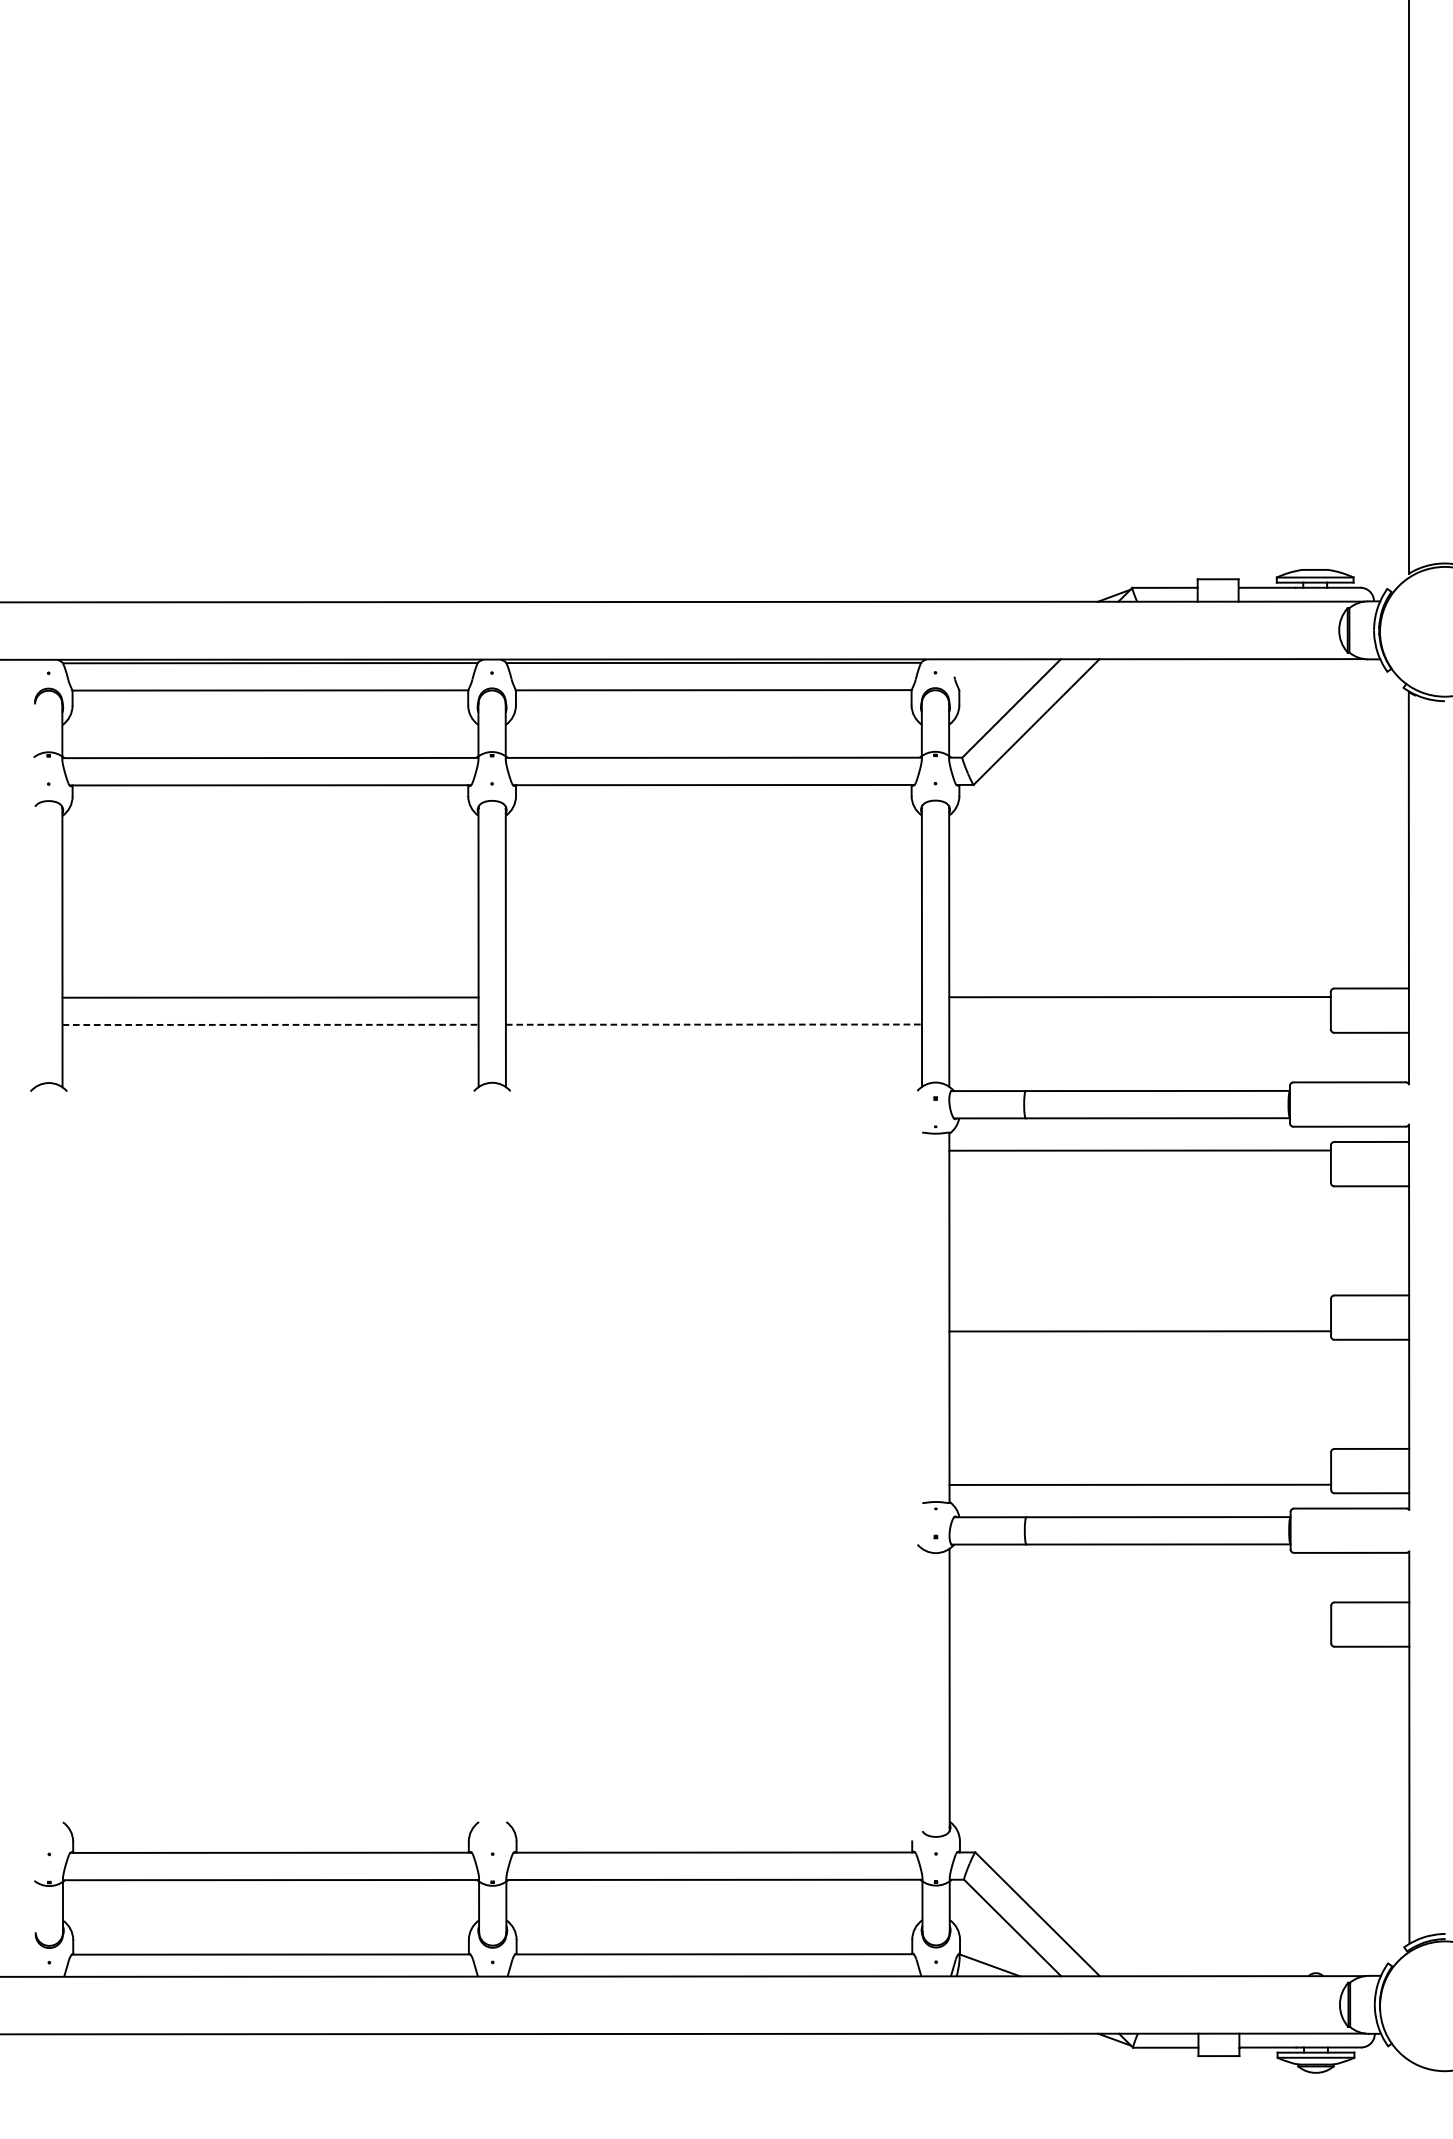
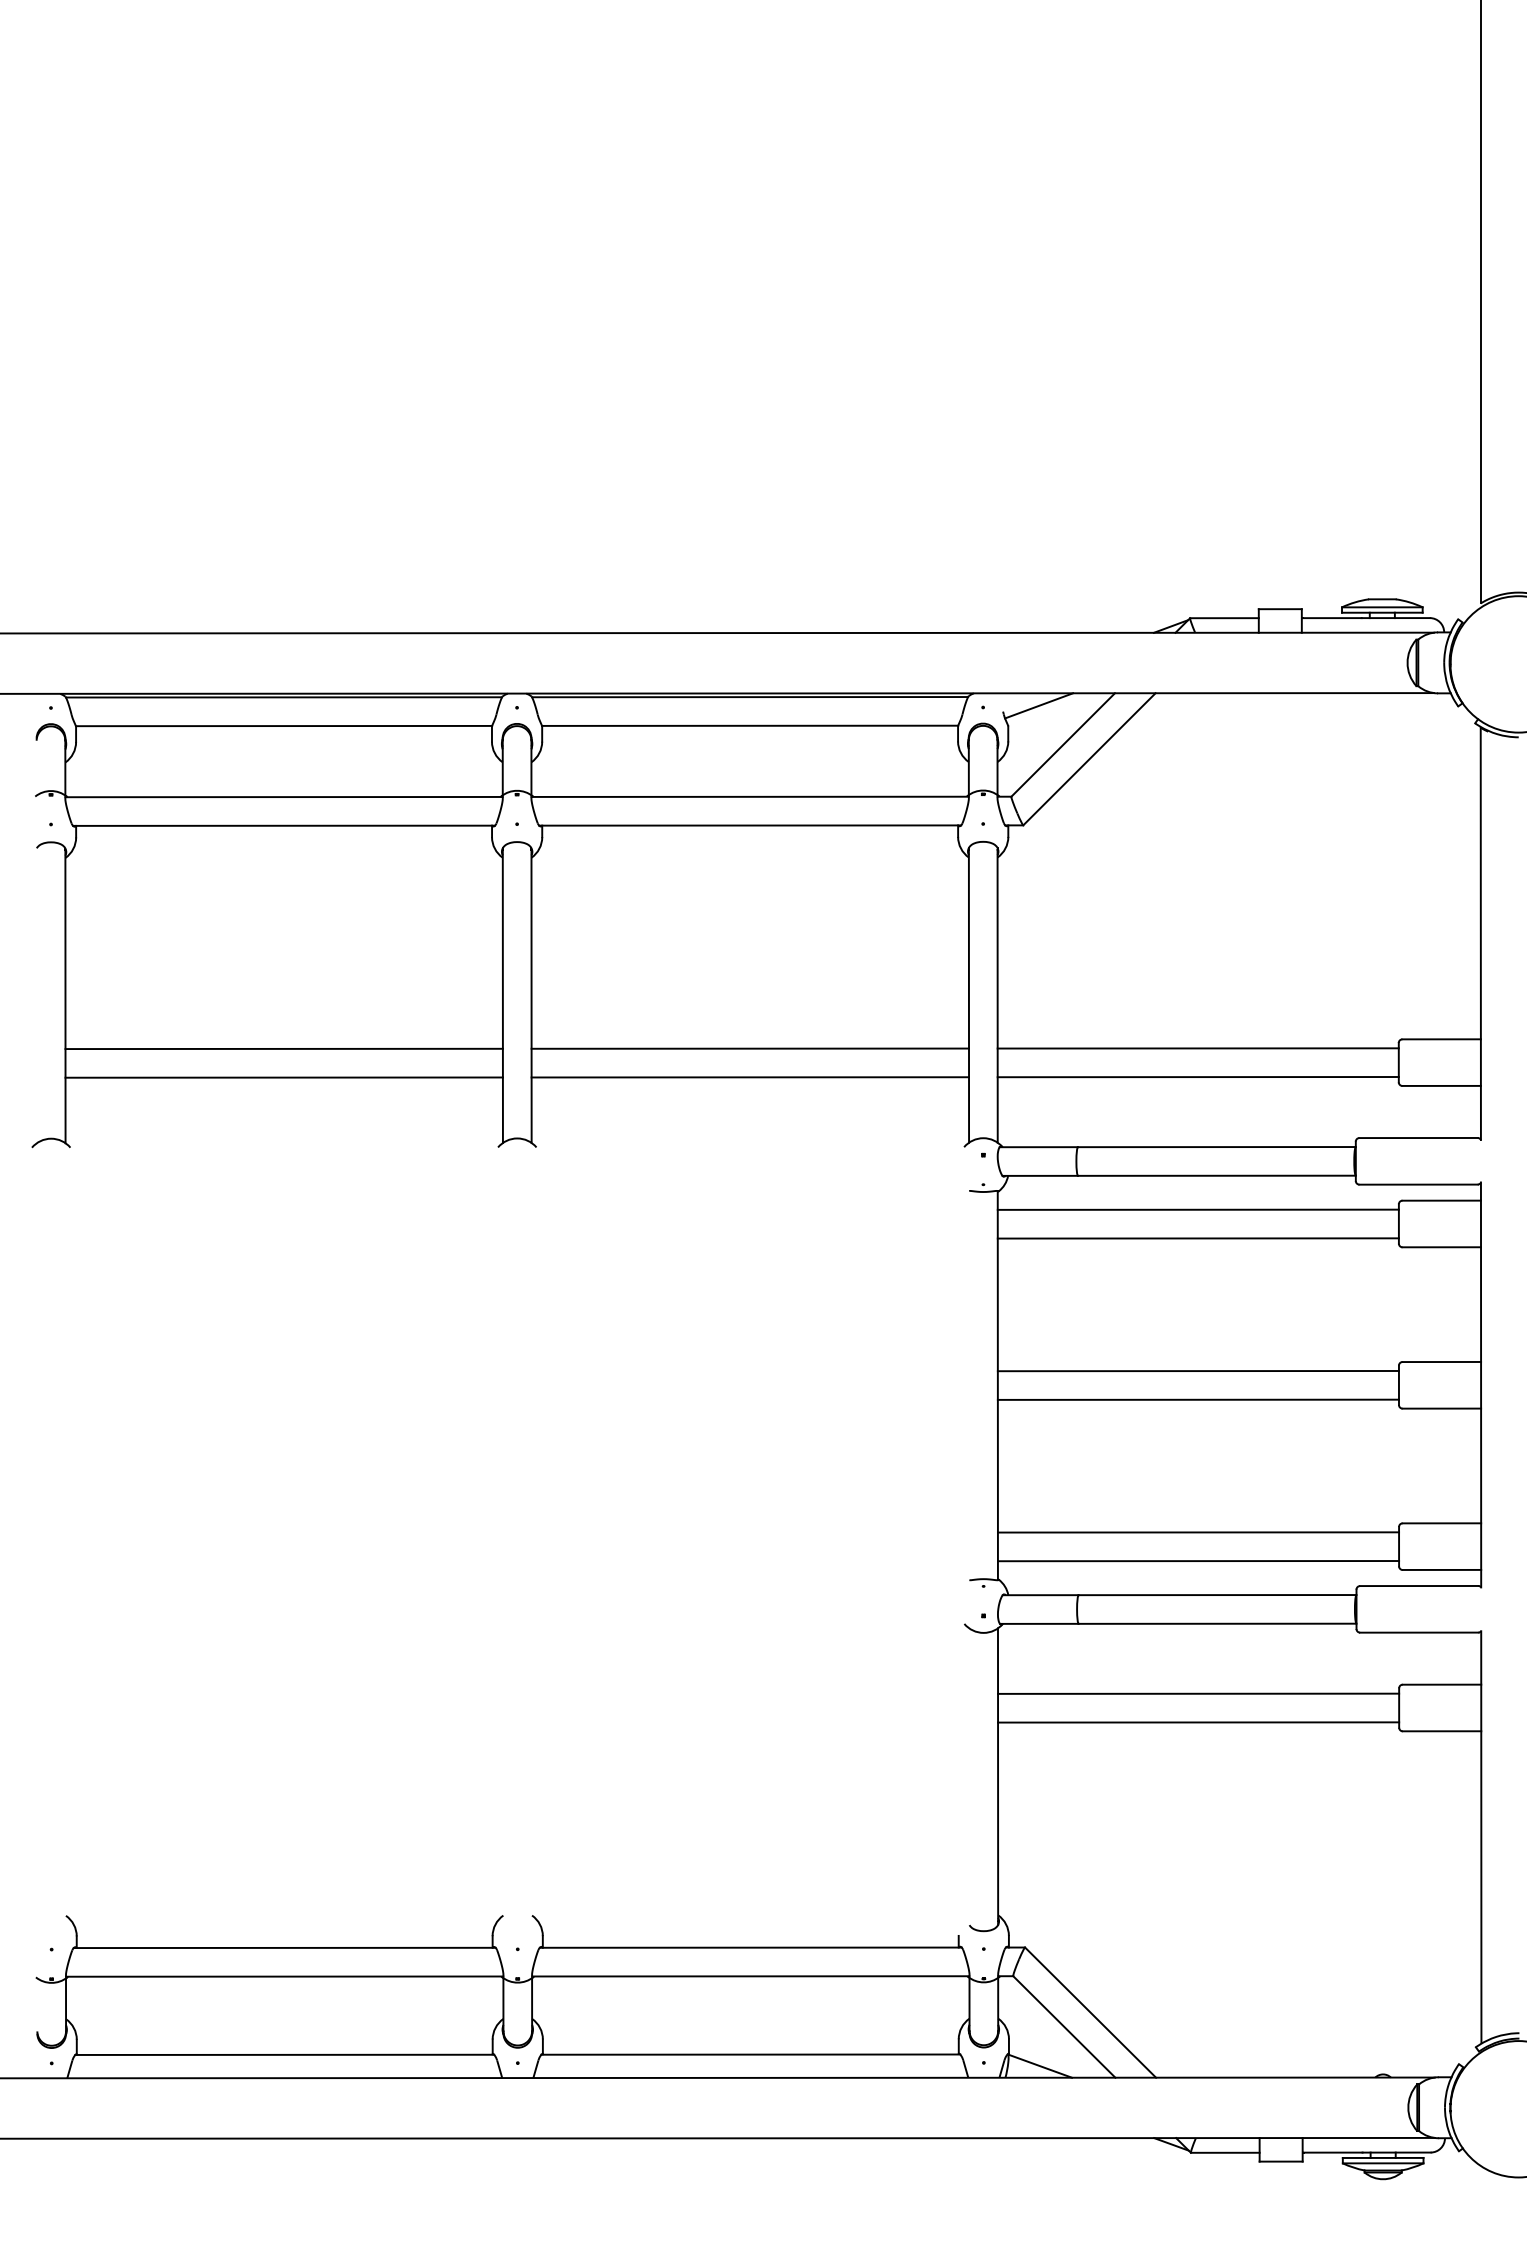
line: (989, 670) -> (1039, 705), added
line: (713, 997) -> (749, 1048), added
line: (270, 1024) -> (284, 1077), dashed -> solid
line: (714, 1024) -> (750, 1077), dashed -> solid
line: (1139, 1024) -> (1197, 1077), added
line: (1139, 1177) -> (1197, 1238), added
line: (1139, 1304) -> (1197, 1371), added
line: (1140, 1457) -> (1198, 1532), added
line: (1140, 1610) -> (1198, 1693), added
line: (1140, 1638) -> (1198, 1722), added

